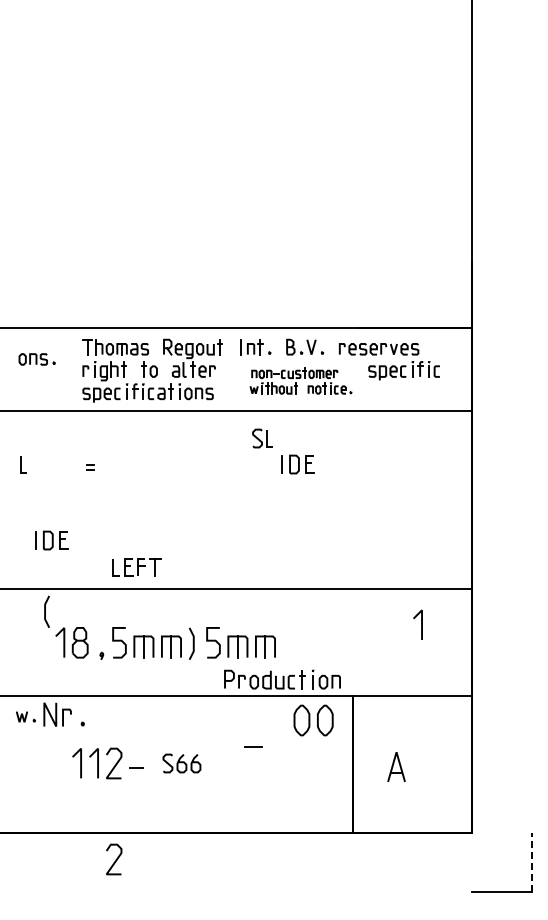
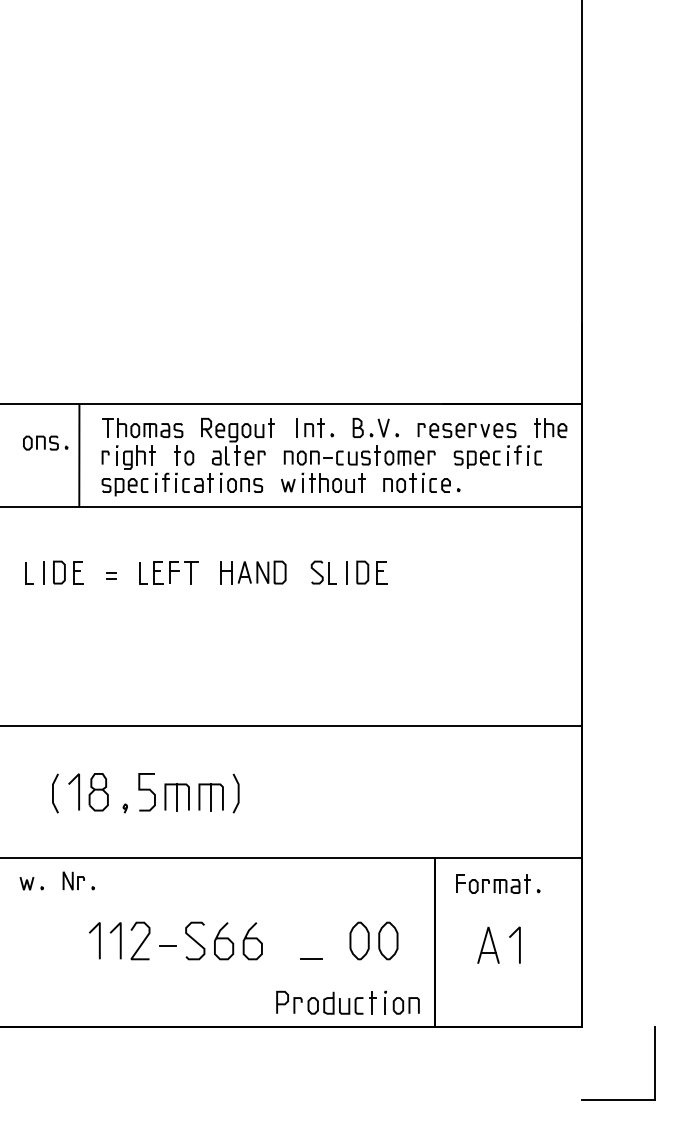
part: (446, 347) -> (550, 428), added
line: (64, 369) -> (79, 455), added
part: (300, 380) -> (370, 469), size x1.43
part: (262, 438) -> (323, 572), moved
part: (205, 464) -> (253, 572), added
part: (51, 540) -> (63, 572), moved
part: (136, 567) -> (168, 572), moved
line: (45, 611) -> (53, 793), moved
line: (421, 624) -> (519, 944), moved
part: (240, 642) -> (296, 791), removed
part: (282, 679) -> (347, 1002), moved
part: (63, 714) -> (78, 880), size x0.62
part: (404, 717) -> (498, 884), added
part: (313, 720) -> (373, 940), moved
line: (253, 746) -> (312, 958), moved
part: (181, 763) -> (223, 940), size x1.67
curve: (115, 859) -> (142, 1059), removed
line: (531, 862) -> (654, 1062), dashed -> solid

